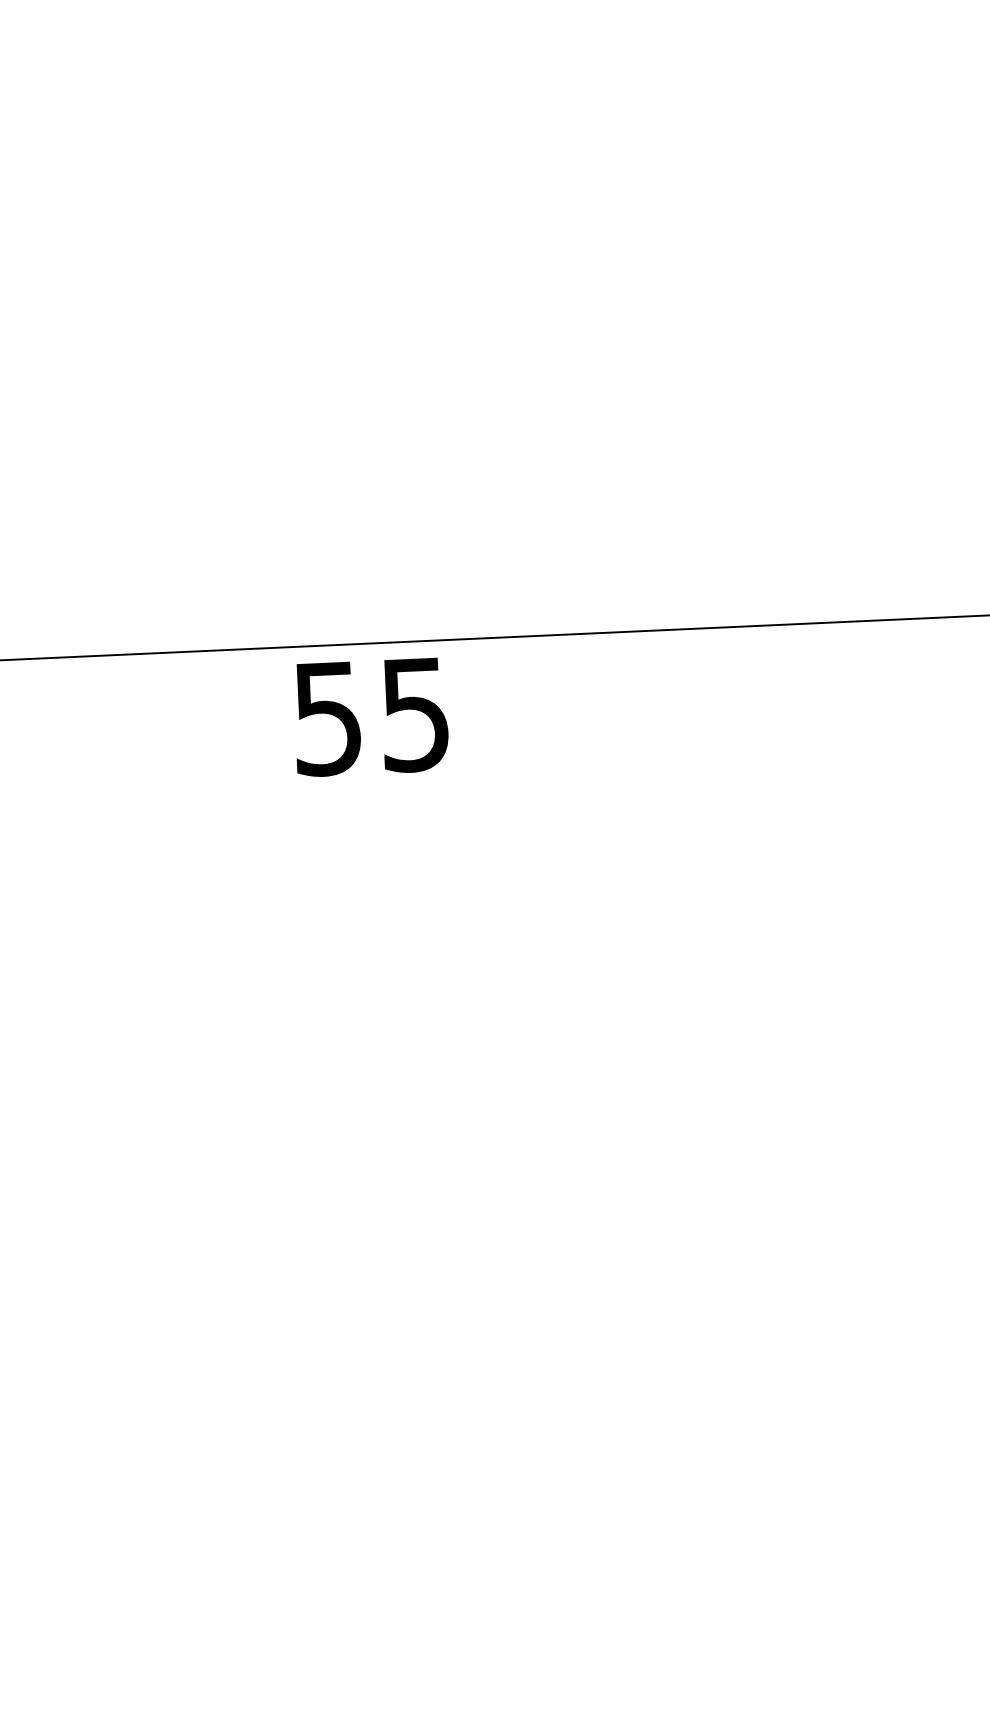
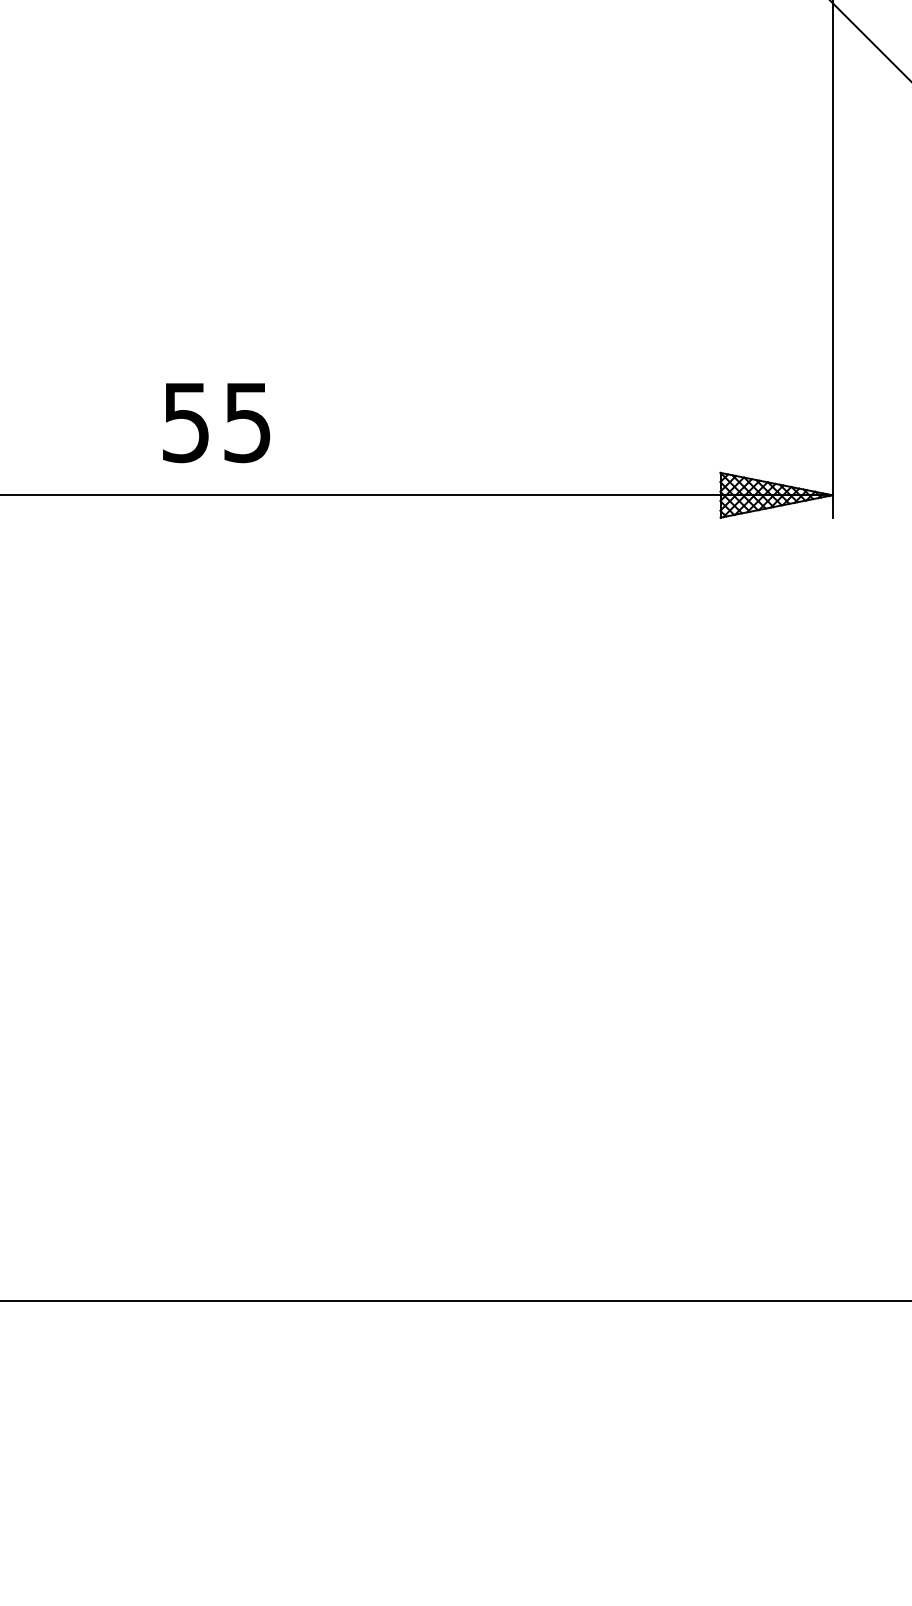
text: (371, 718) -> (216, 423), moved

